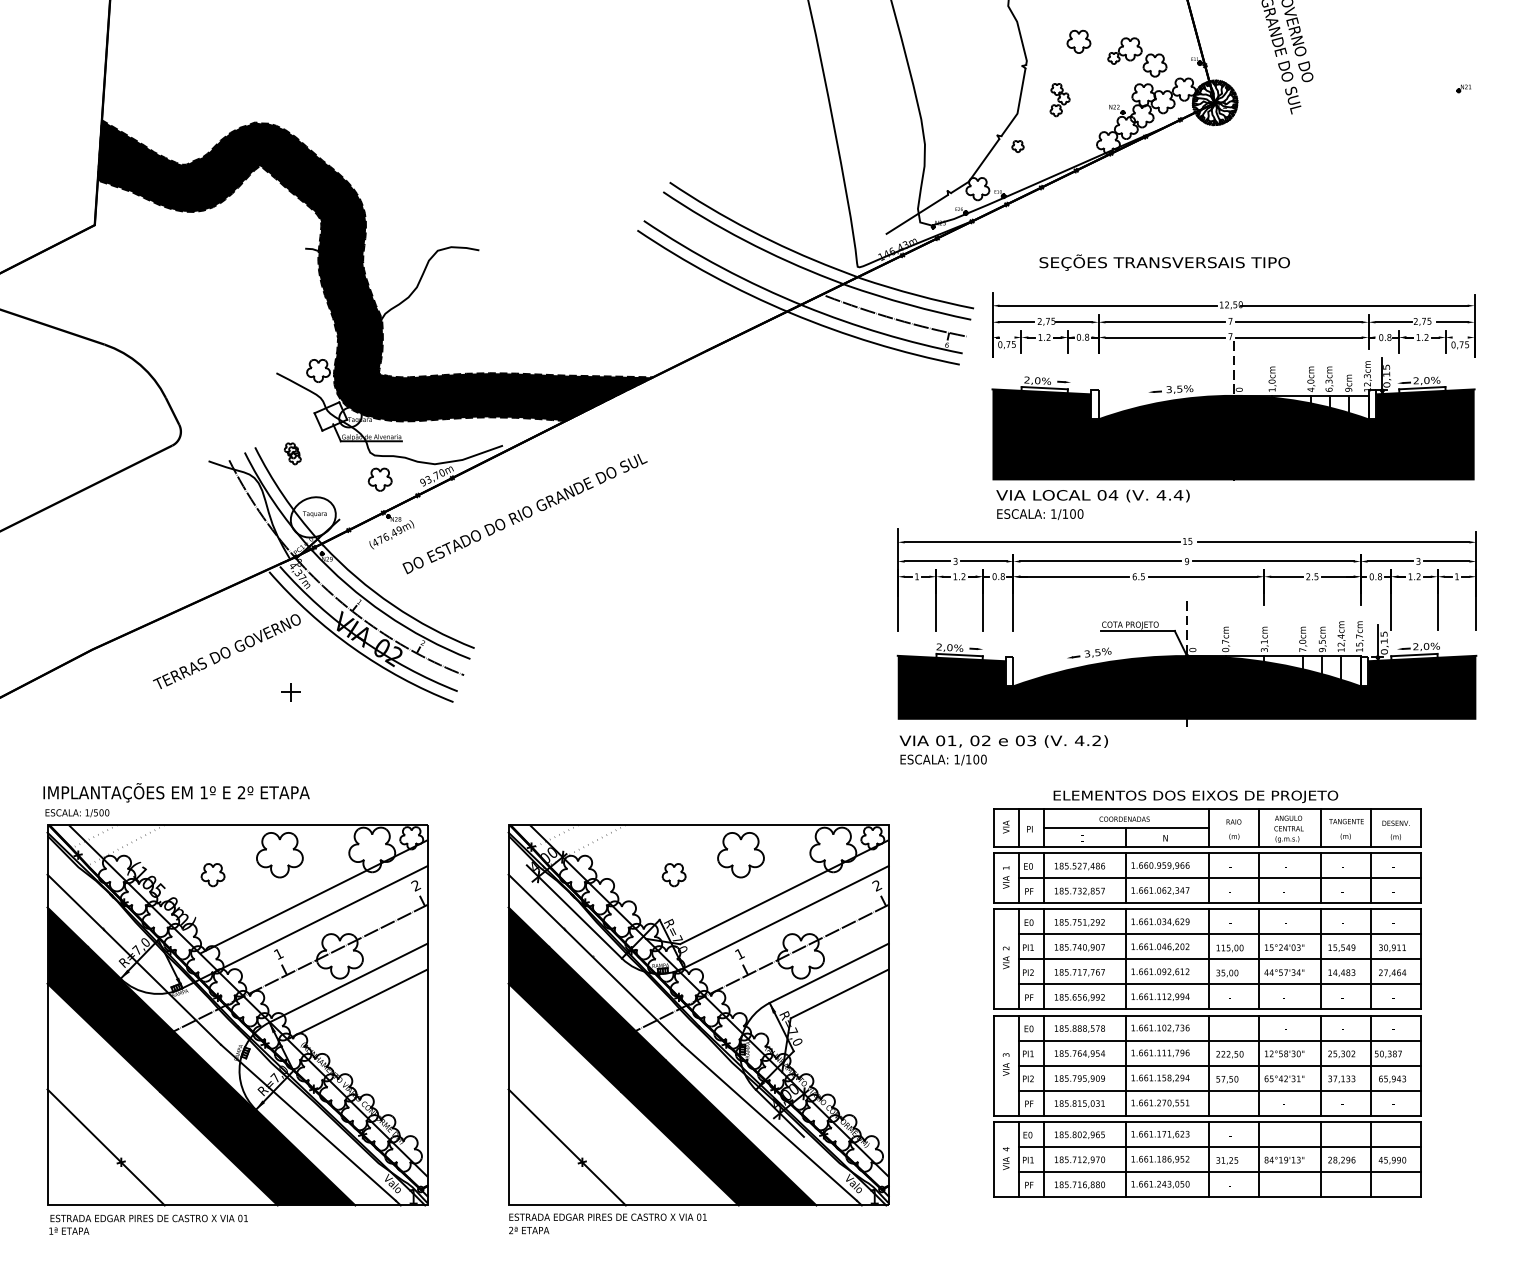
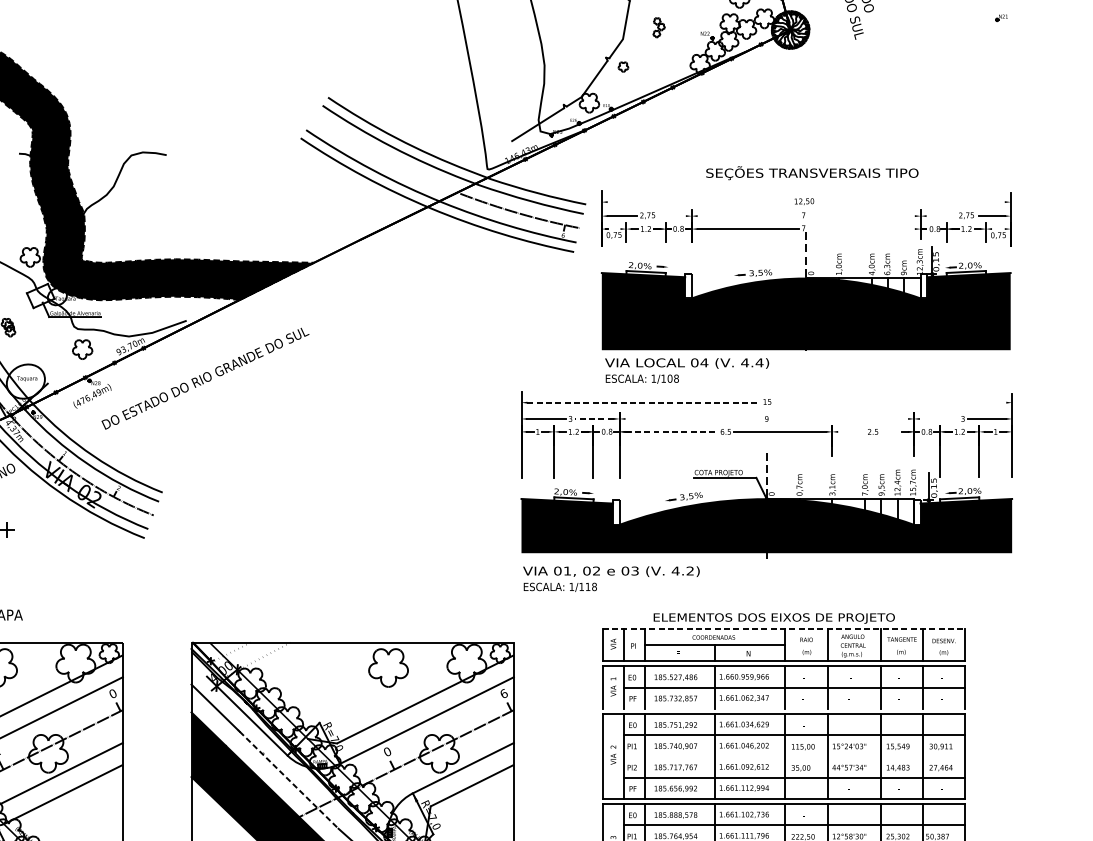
part: (1059, 100) -> (658, 28), size x0.7
text: (1164, 262) -> (812, 173), moved
line: (1107, 305) -> (699, 201), removed
line: (1354, 305) -> (908, 201), removed
line: (1073, 322) -> (670, 216), removed
line: (1164, 322) -> (747, 216), removed
line: (1298, 322) -> (861, 216), removed
line: (1393, 322) -> (941, 216), removed
line: (1298, 337) -> (861, 229), removed
text: (1080, 513) -> (676, 378), 1/100 -> 1/108
line: (1042, 542) -> (644, 402), solid -> dashed
line: (1333, 542) -> (891, 402), removed
line: (983, 561) -> (594, 418), solid -> dashed
line: (1100, 561) -> (693, 418), removed
line: (1272, 561) -> (839, 418), removed
line: (1389, 561) -> (938, 418), removed
line: (1075, 576) -> (672, 431), solid -> dashed
line: (1286, 576) -> (851, 431), removed
line: (1337, 576) -> (894, 431), removed
text: (979, 759) -> (590, 586), 1/100 -> 1/118
line: (1207, 809) -> (784, 629), solid -> dashed
part: (673, 875) -> (331, 685), removed
text: (877, 885) -> (504, 693), 2 -> 6
text: (416, 886) -> (113, 694), 2 -> 0
line: (1207, 903) -> (784, 708), removed
text: (739, 954) -> (387, 752), 1 -> 0
line: (1219, 959) -> (794, 756), removed
line: (623, 987) -> (288, 780), solid -> dashed

